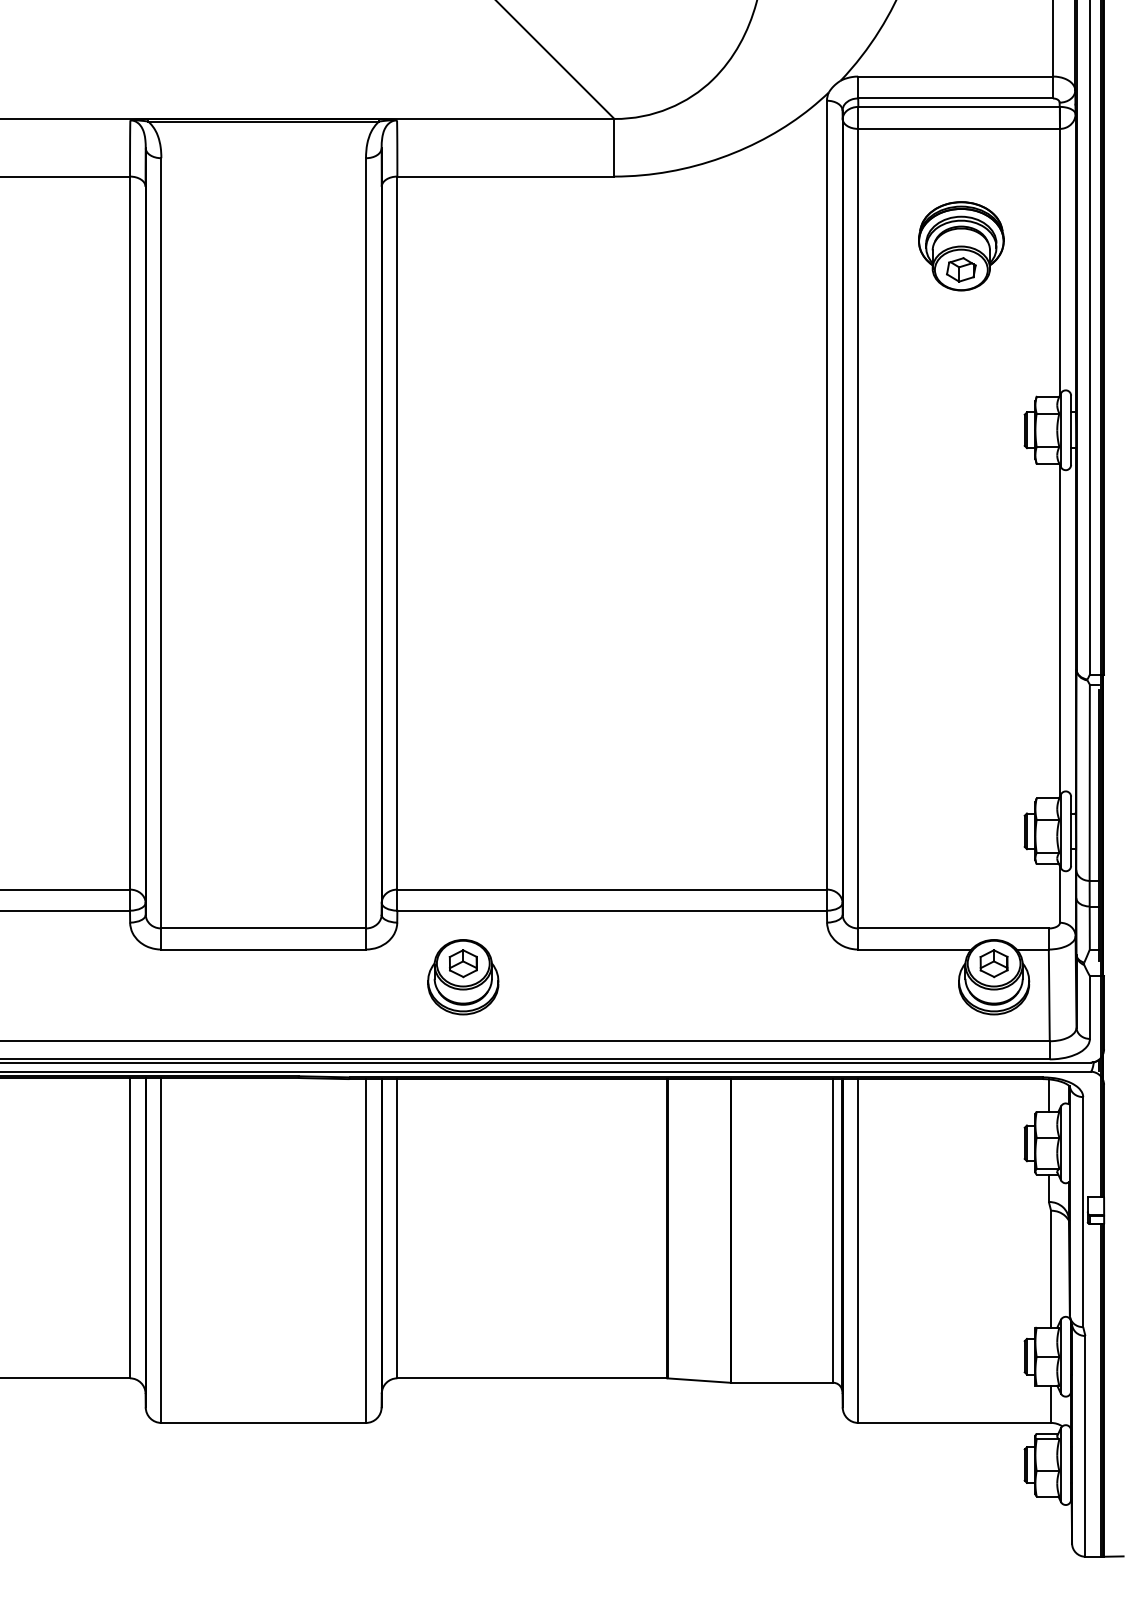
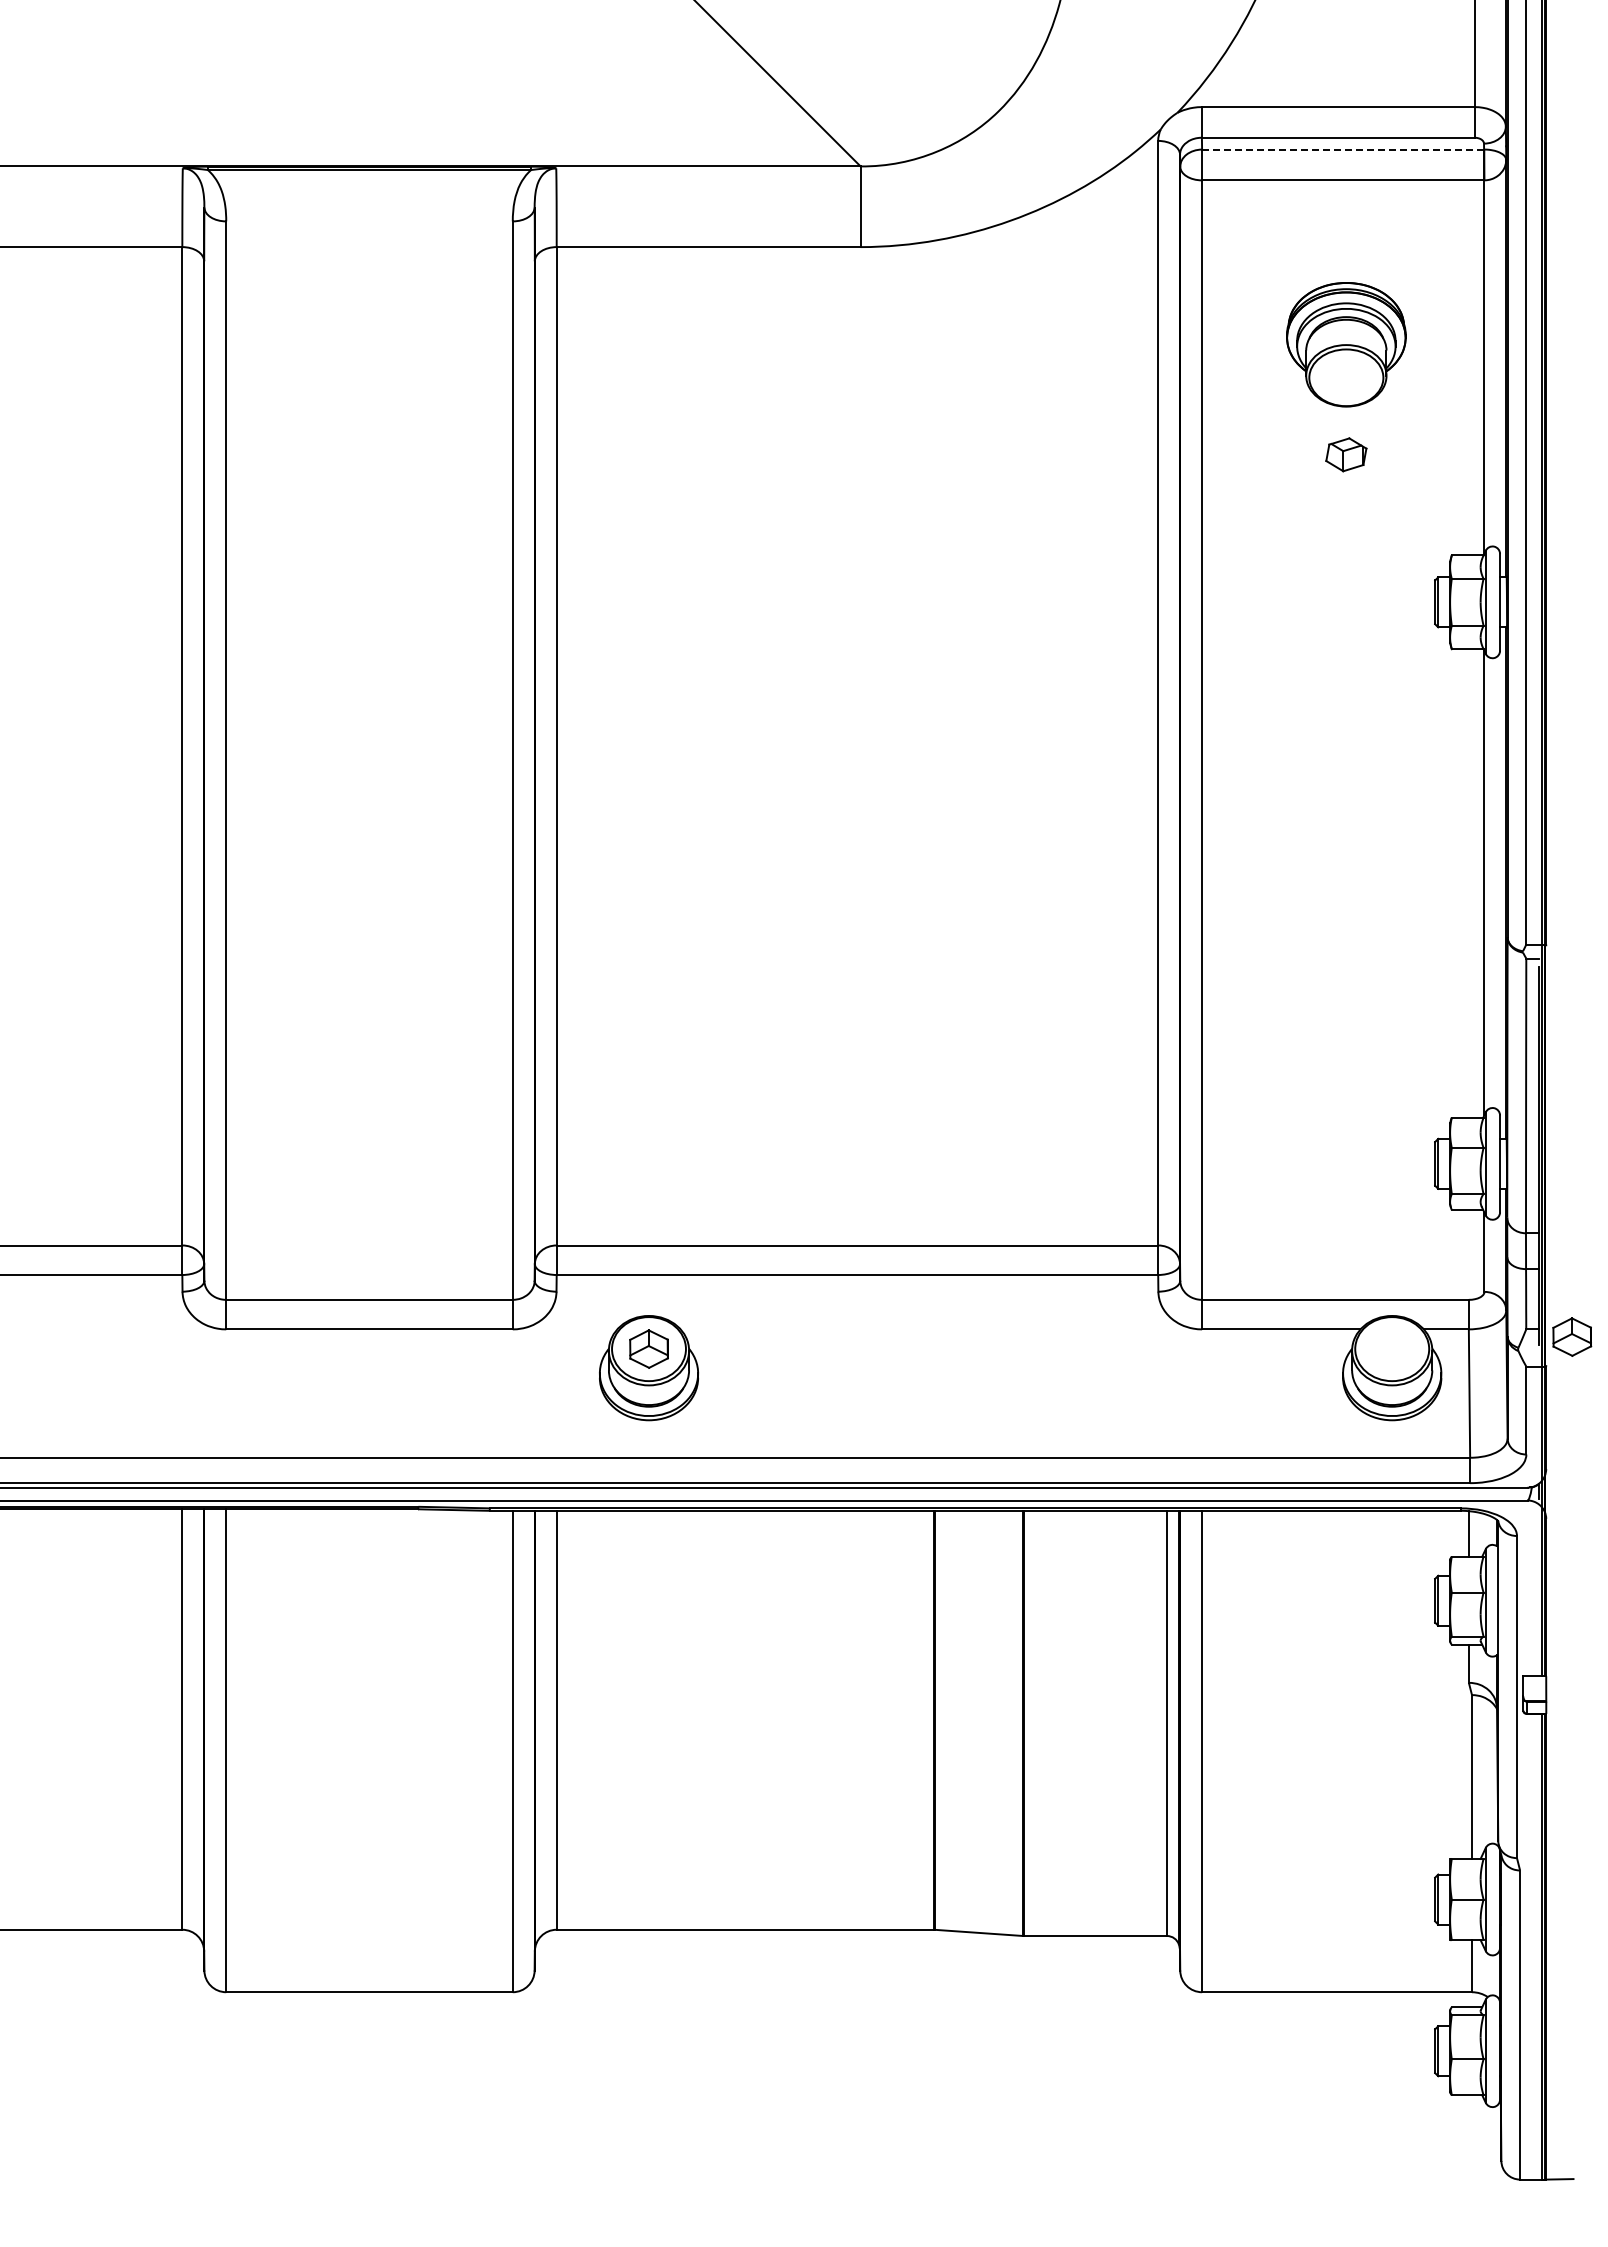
line: (959, 106) -> (1343, 149), solid -> dashed
part: (961, 269) -> (1346, 454), moved
part: (994, 963) -> (1572, 1336), moved

